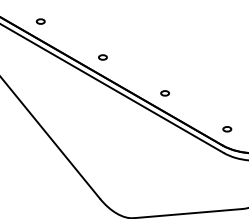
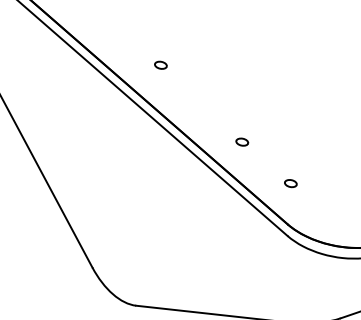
part: (102, 57) -> (160, 65), moved
part: (164, 93) -> (241, 142), moved
part: (227, 129) -> (291, 183), moved

